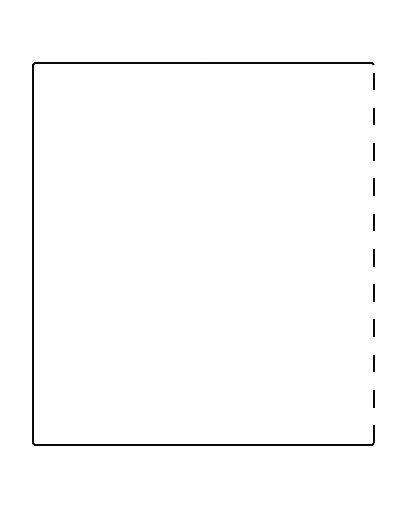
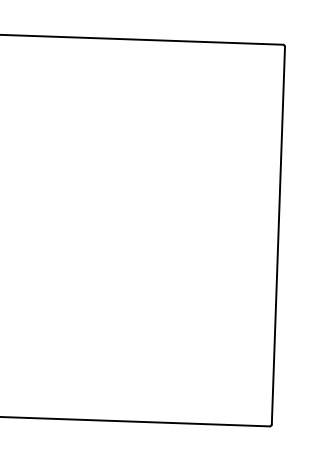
line: (373, 254) -> (278, 236), dashed -> solid

